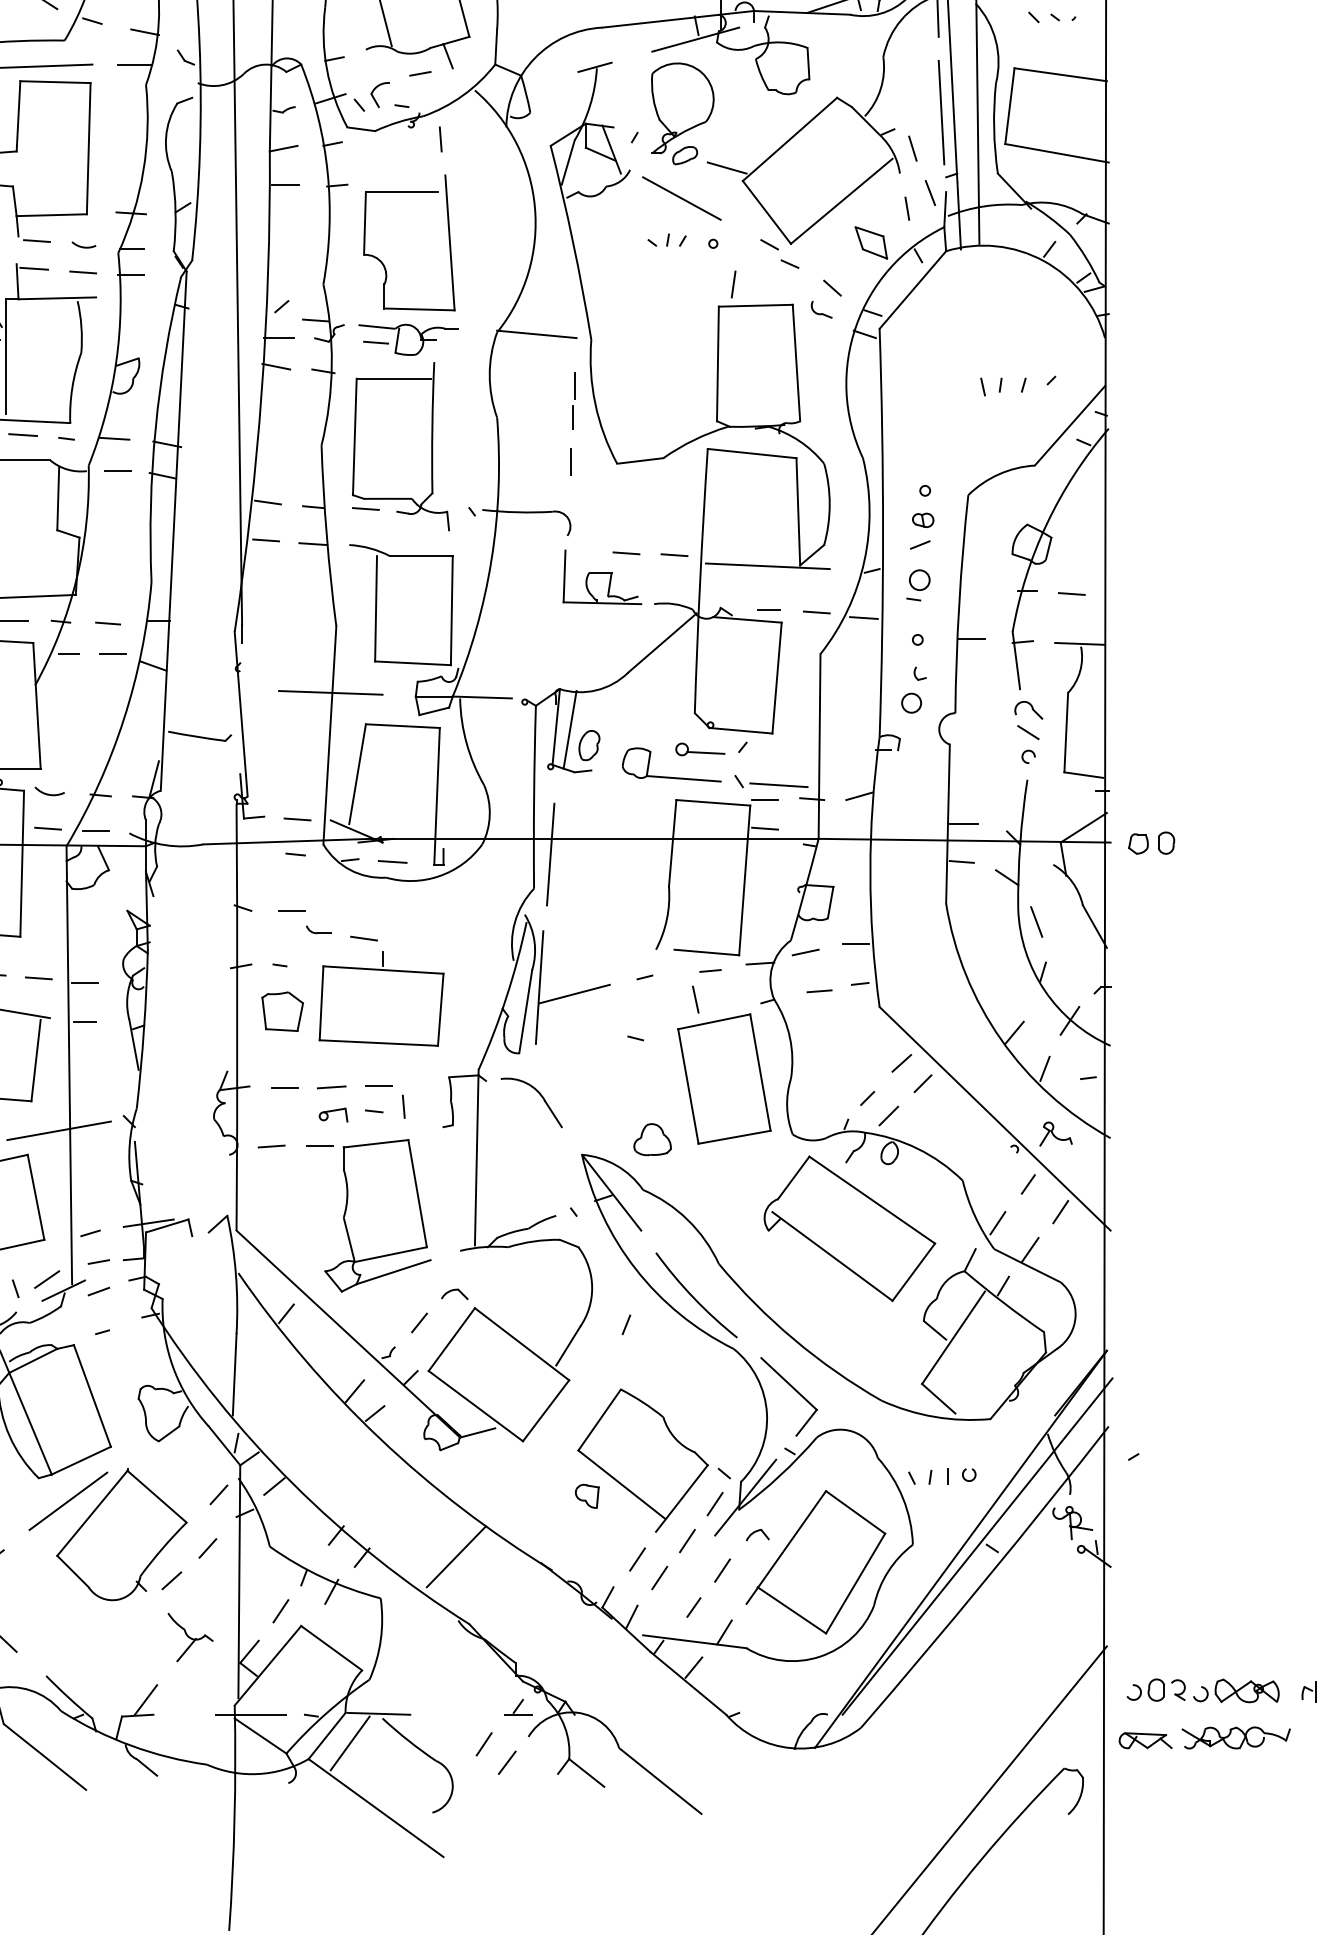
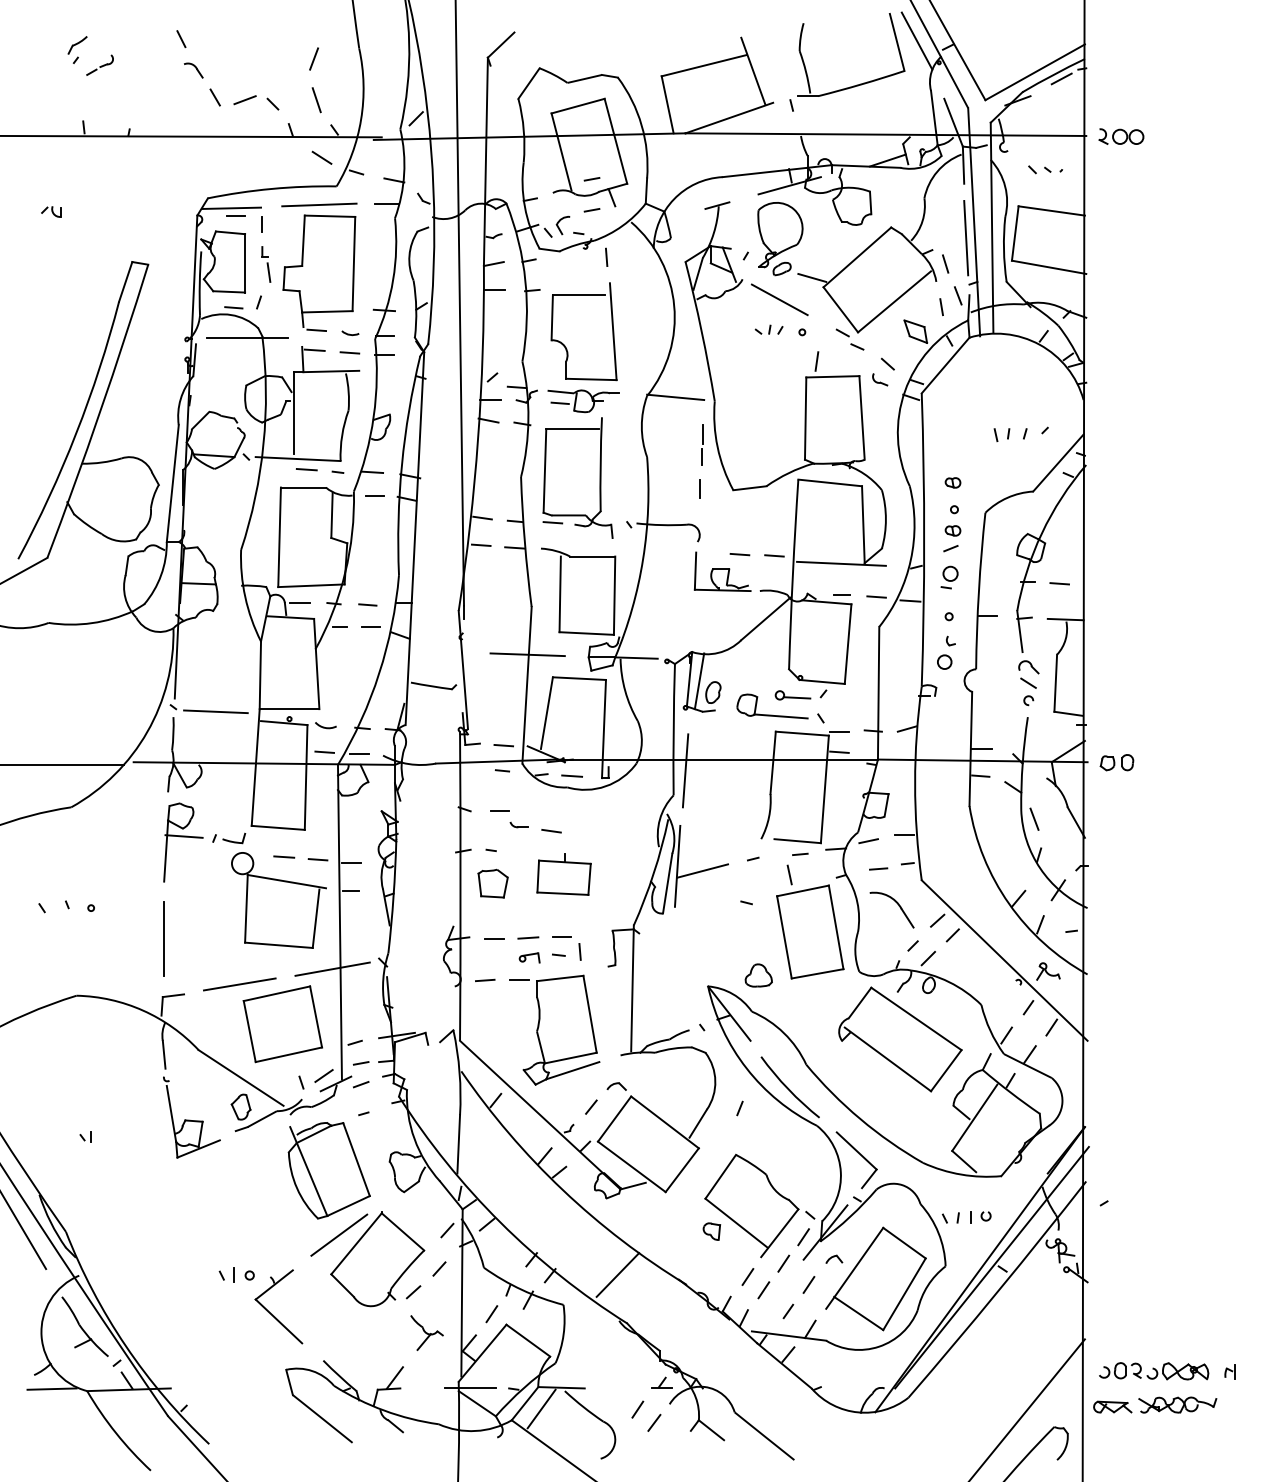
line: (419, 30) -> (591, 179), added
part: (922, 452) -> (952, 482), added
line: (779, 784) -> (849, 720), removed
part: (380, 998) -> (563, 874), size x0.6
part: (540, 1097) -> (898, 906), moved

